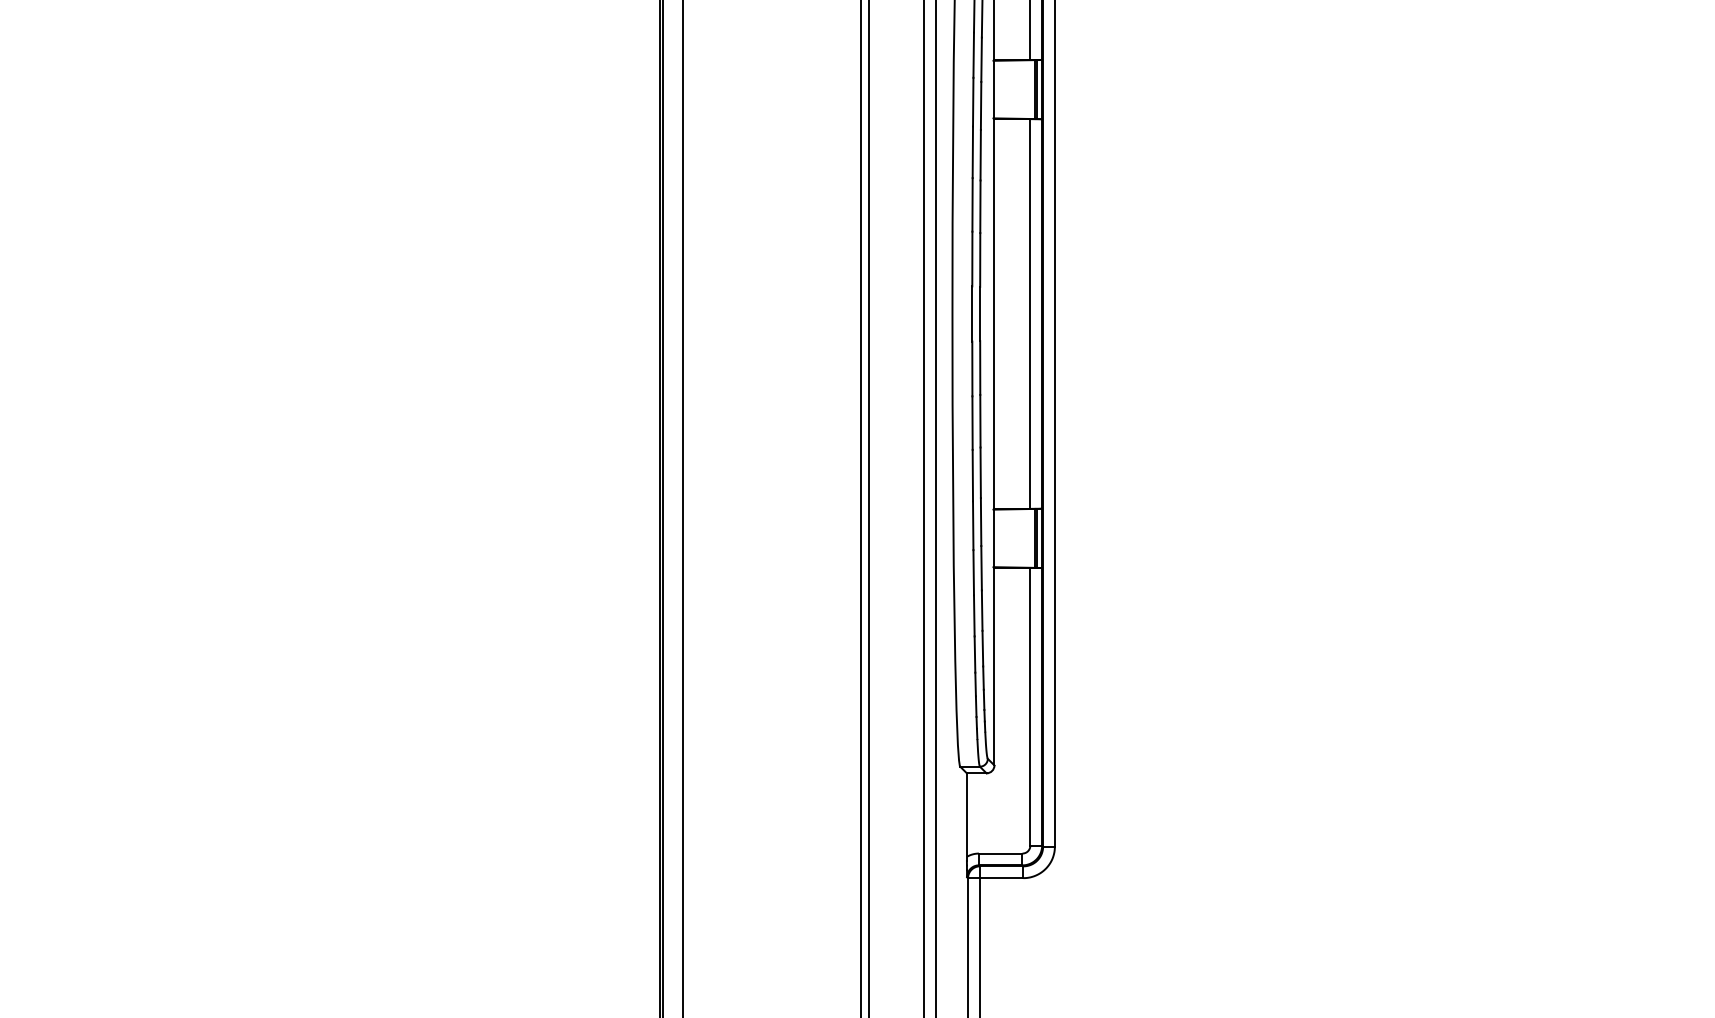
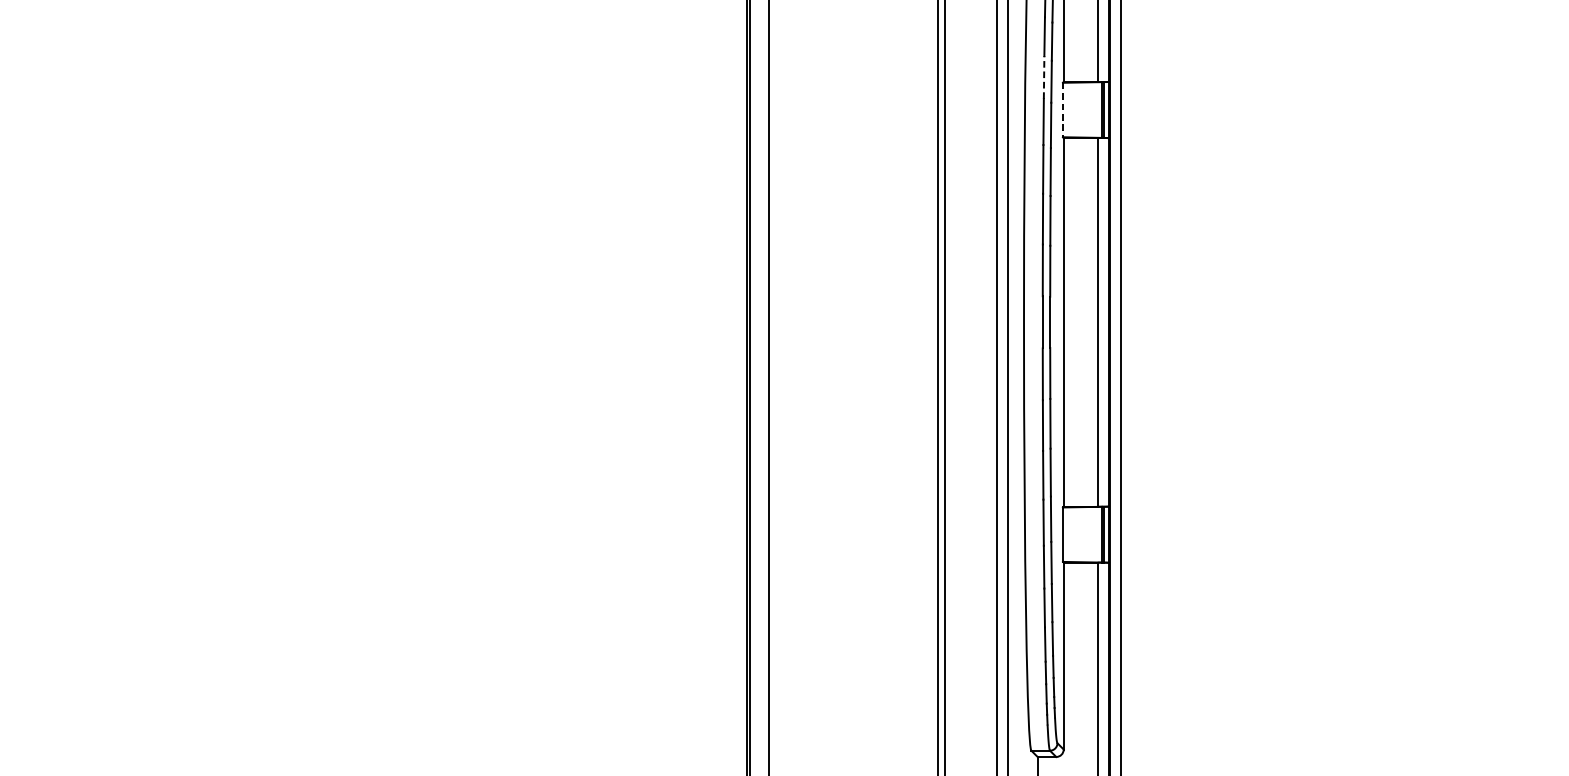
line: (973, 55) -> (1043, 77), solid -> dashed
line: (993, 89) -> (1062, 109), solid -> dashed

